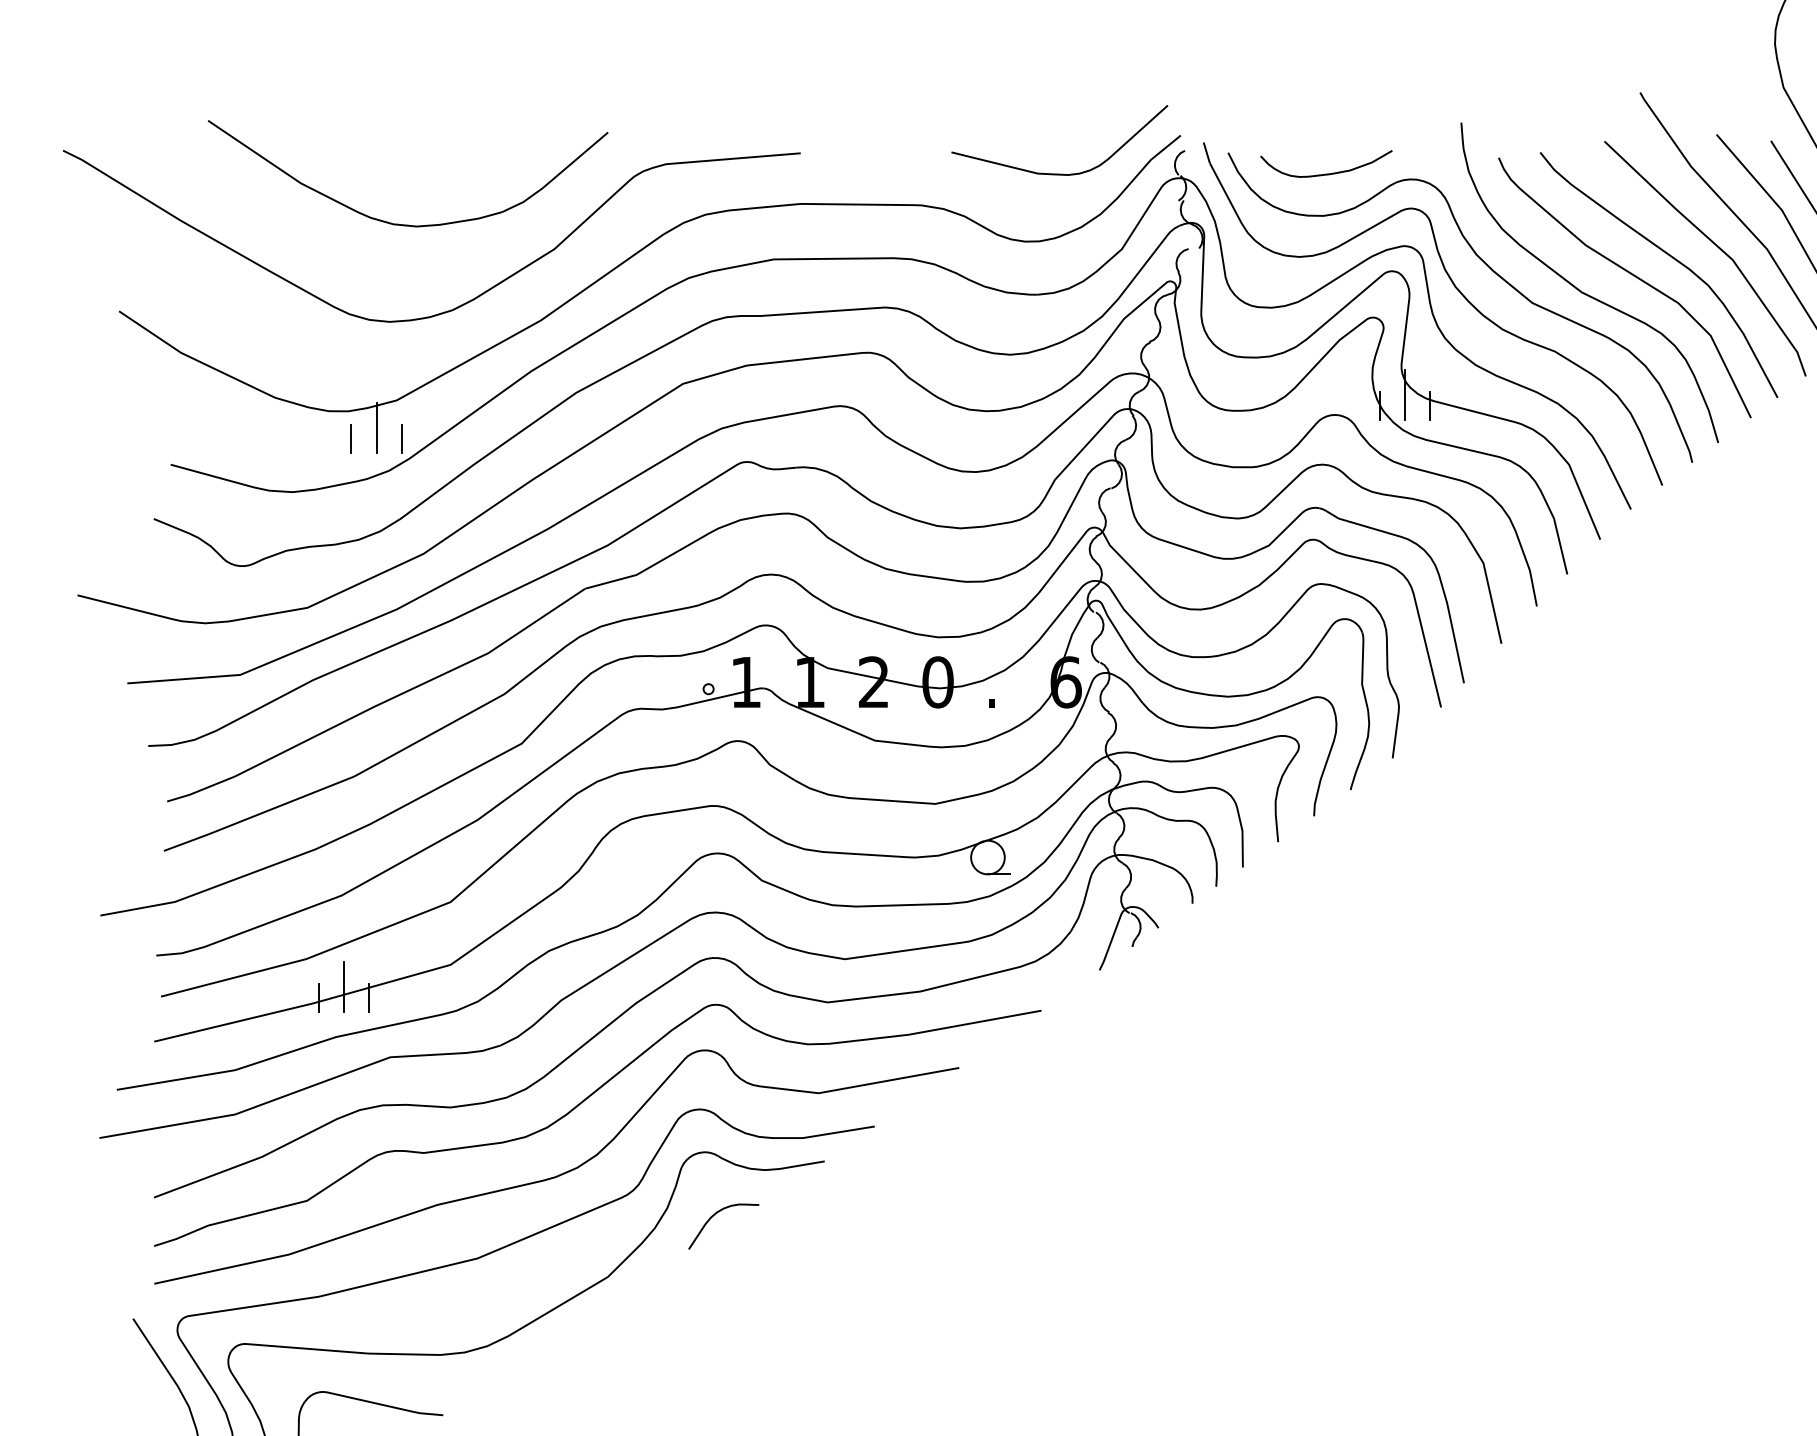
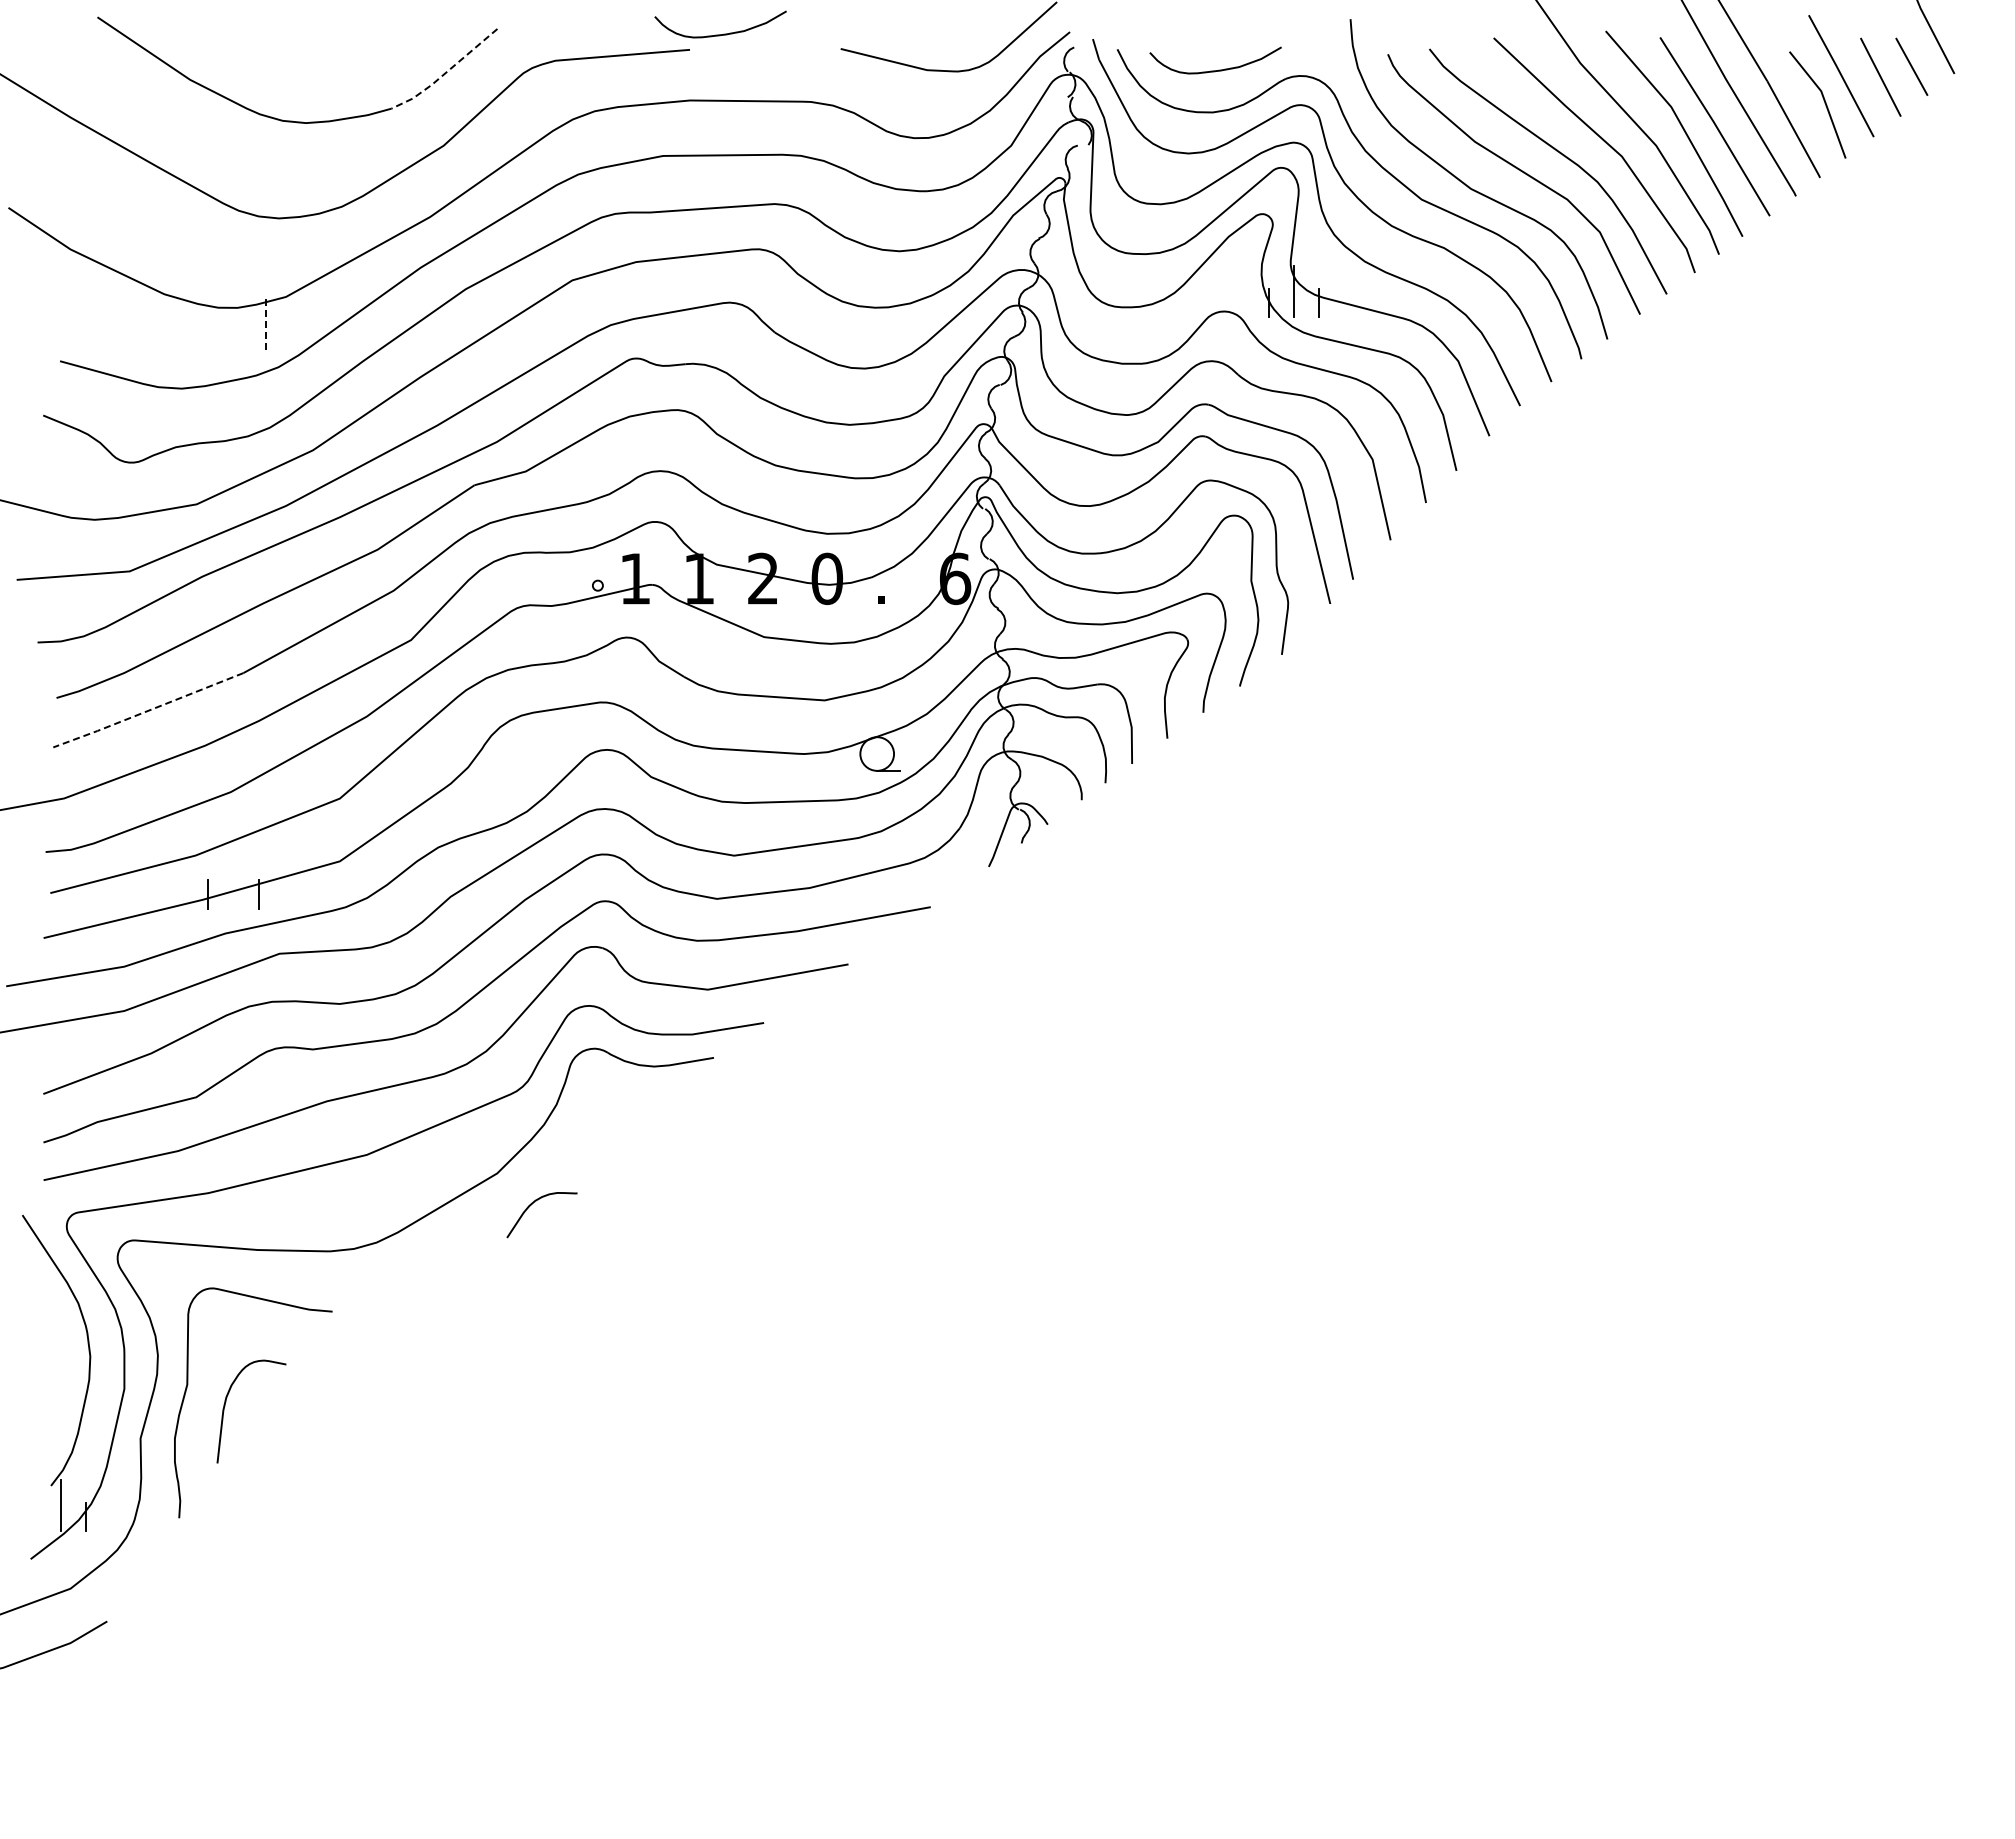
curve: (834, 136) -> (723, 33), added
line: (556, 176) -> (445, 73), solid -> dashed
line: (376, 426) -> (265, 323), solid -> dashed
line: (351, 438) -> (240, 335), removed
line: (402, 438) -> (291, 335), removed
line: (258, 815) -> (147, 711), solid -> dashed
line: (344, 987) -> (233, 883), removed
curve: (713, 1217) -> (531, 1205), moved

